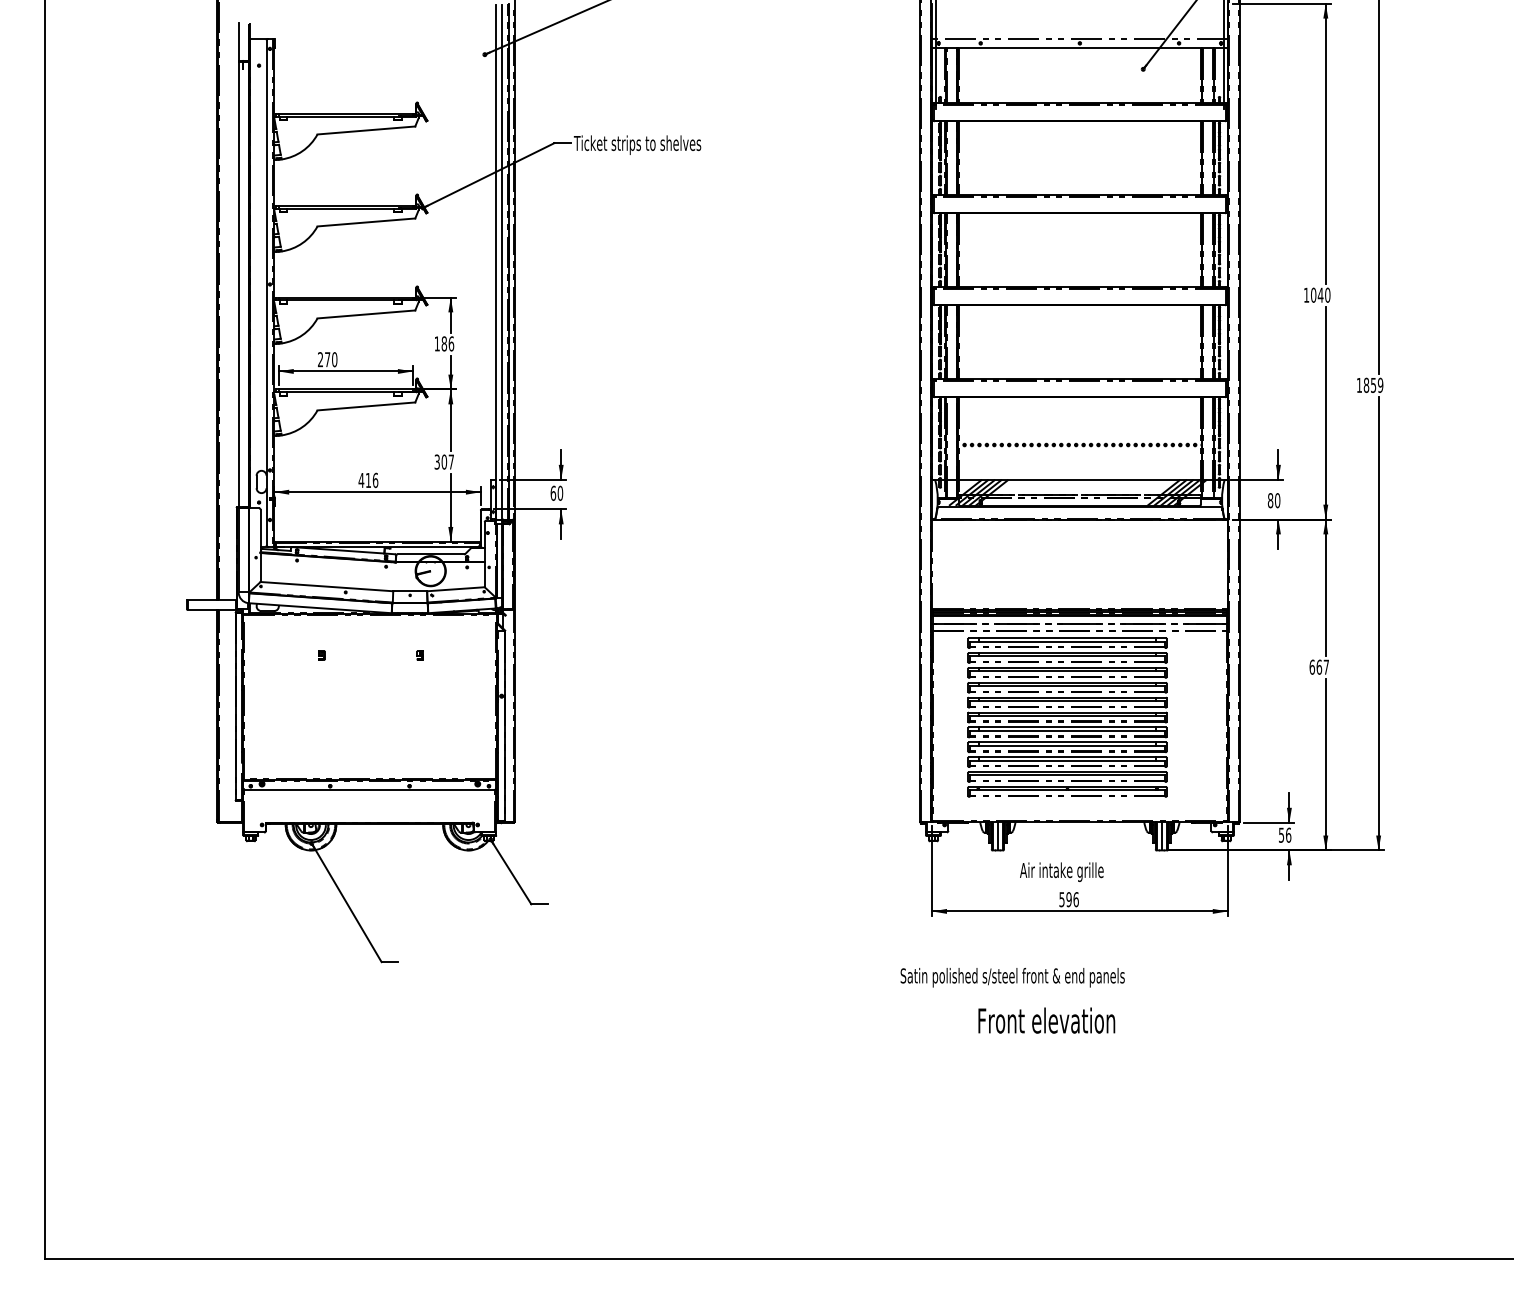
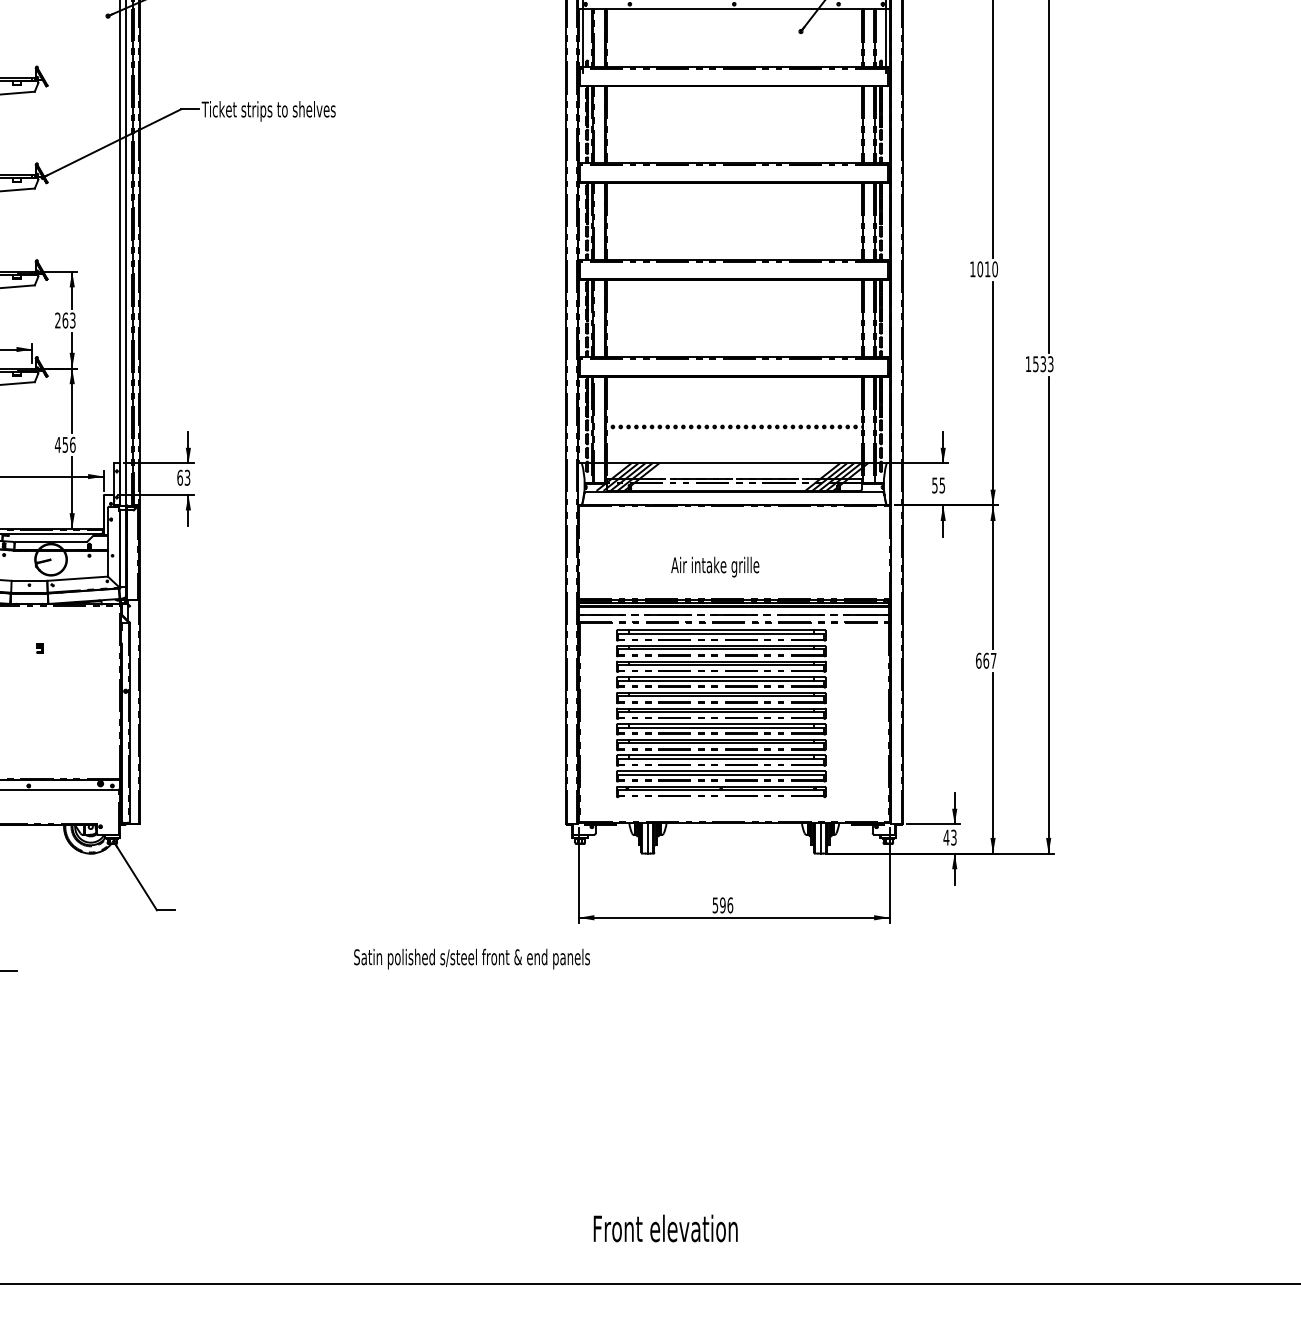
text: (1320, 294) -> (987, 268), 1040 -> 1010
text: (444, 343) -> (65, 320), 186 -> 263
text: (1373, 384) -> (1043, 363), 1859 -> 1533
text: (444, 461) -> (65, 444), 307 -> 456
text: (560, 492) -> (187, 476), 60 -> 63
text: (1273, 500) -> (938, 485), 80 -> 55
text: (1284, 834) -> (949, 836), 56 -> 43
text: (1061, 871) -> (714, 566), moved
text: (1012, 977) -> (471, 958), moved
text: (1046, 1020) -> (665, 1228), moved

